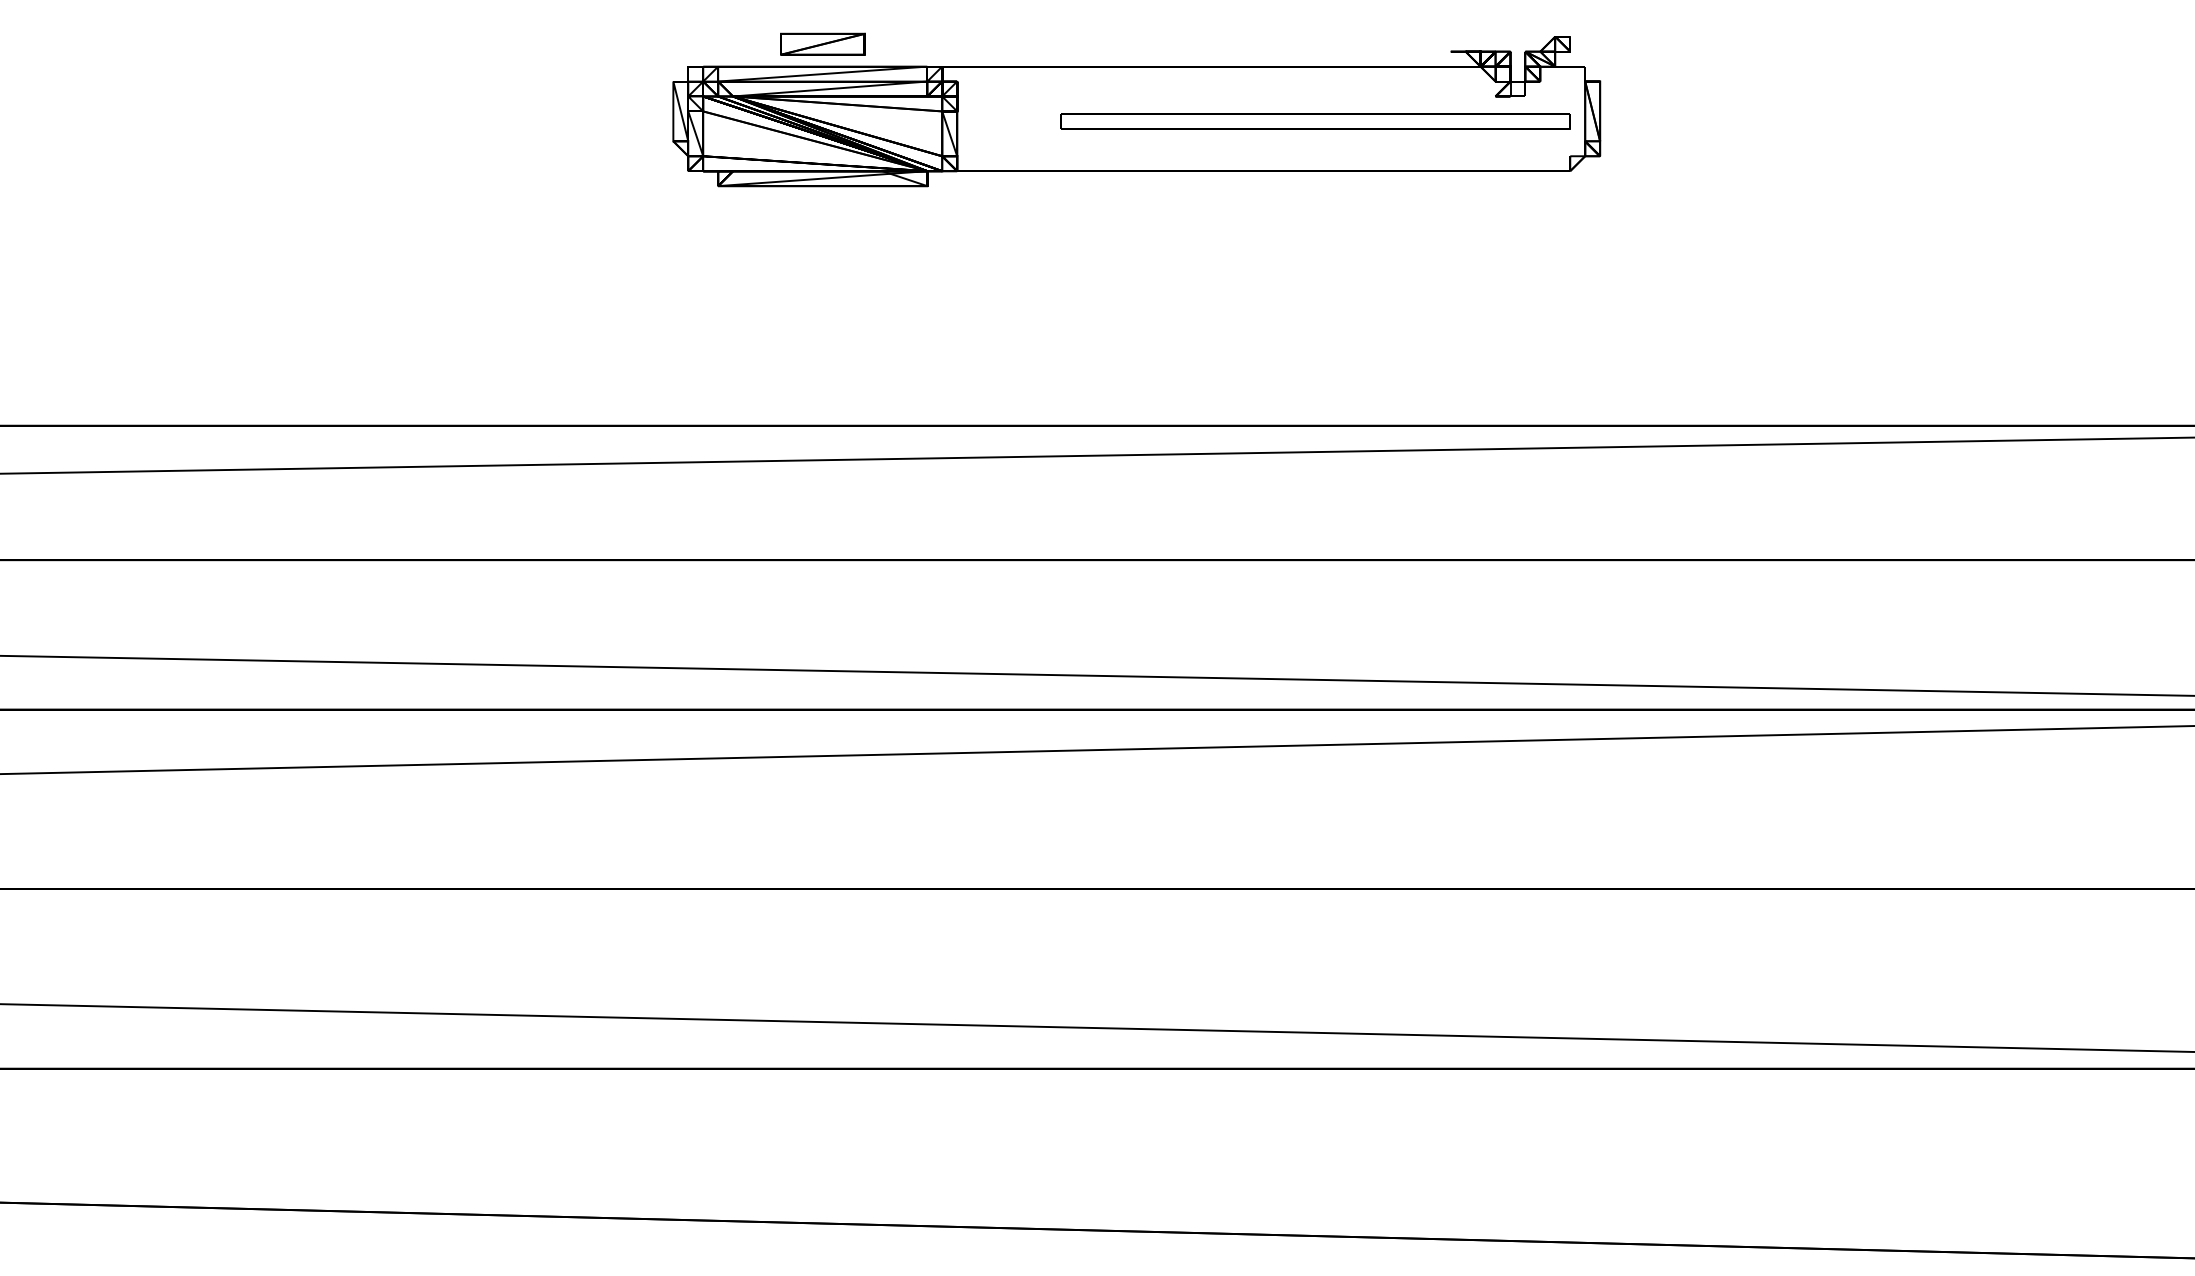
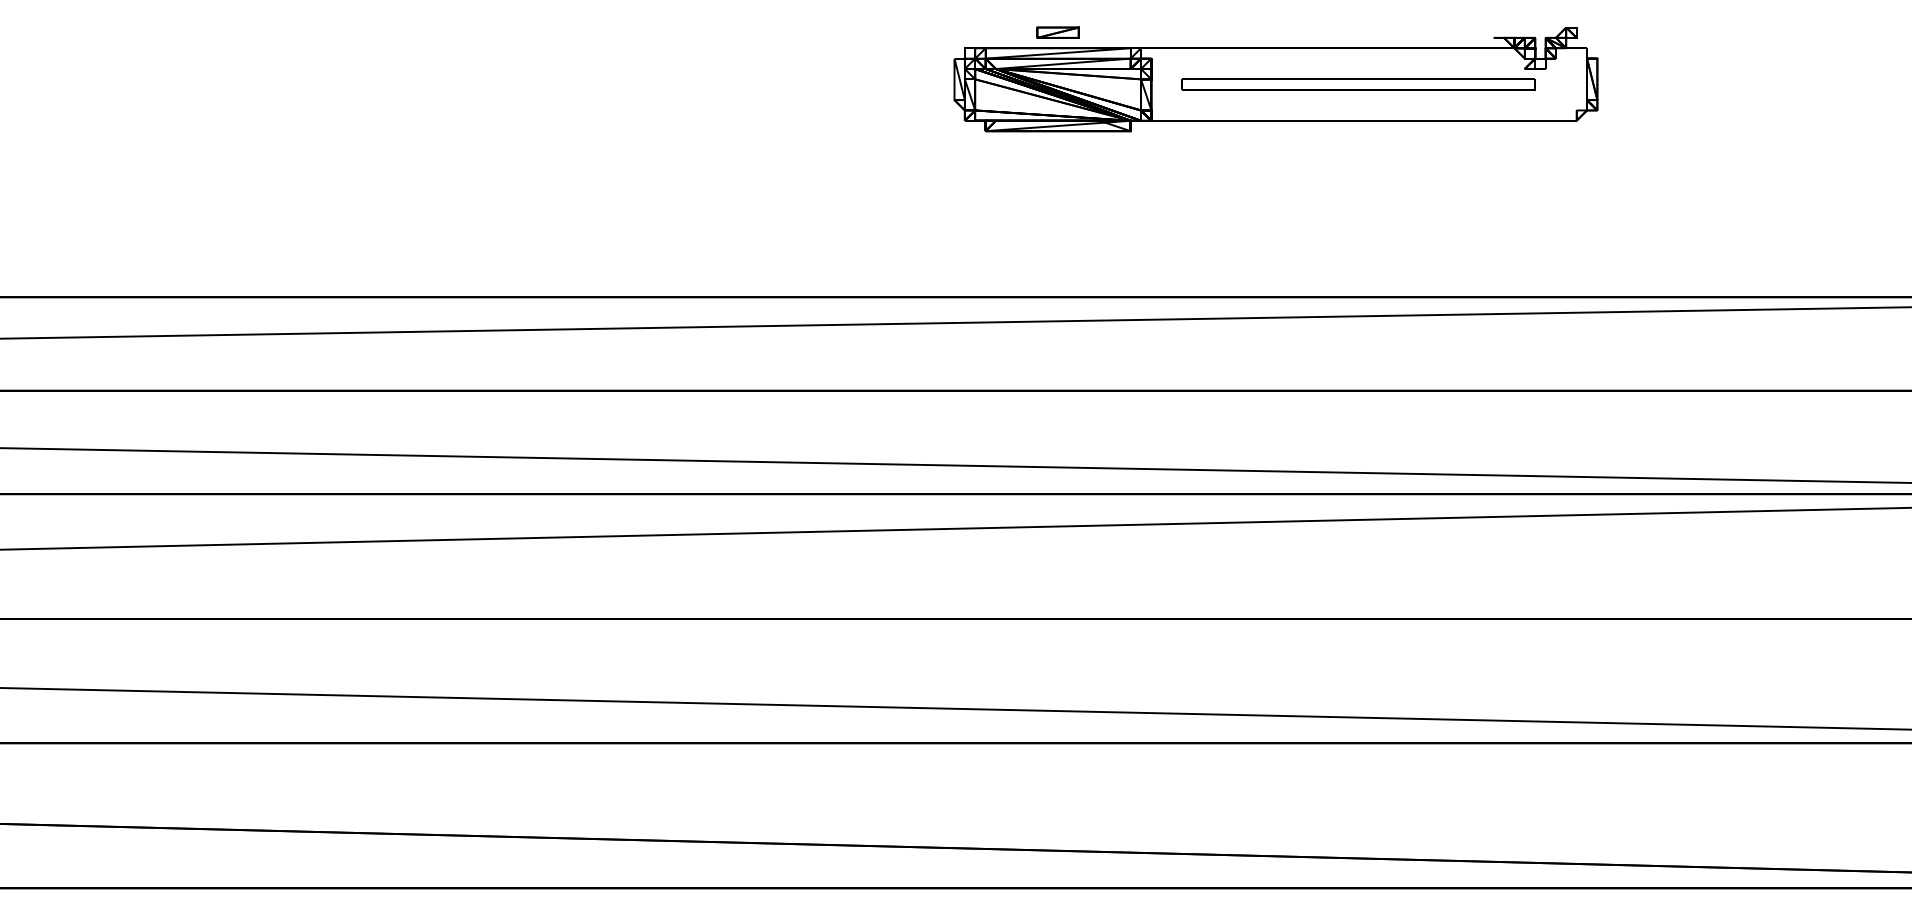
part: (821, 43) -> (1057, 32), size x0.71
part: (1314, 121) -> (1358, 84), moved

